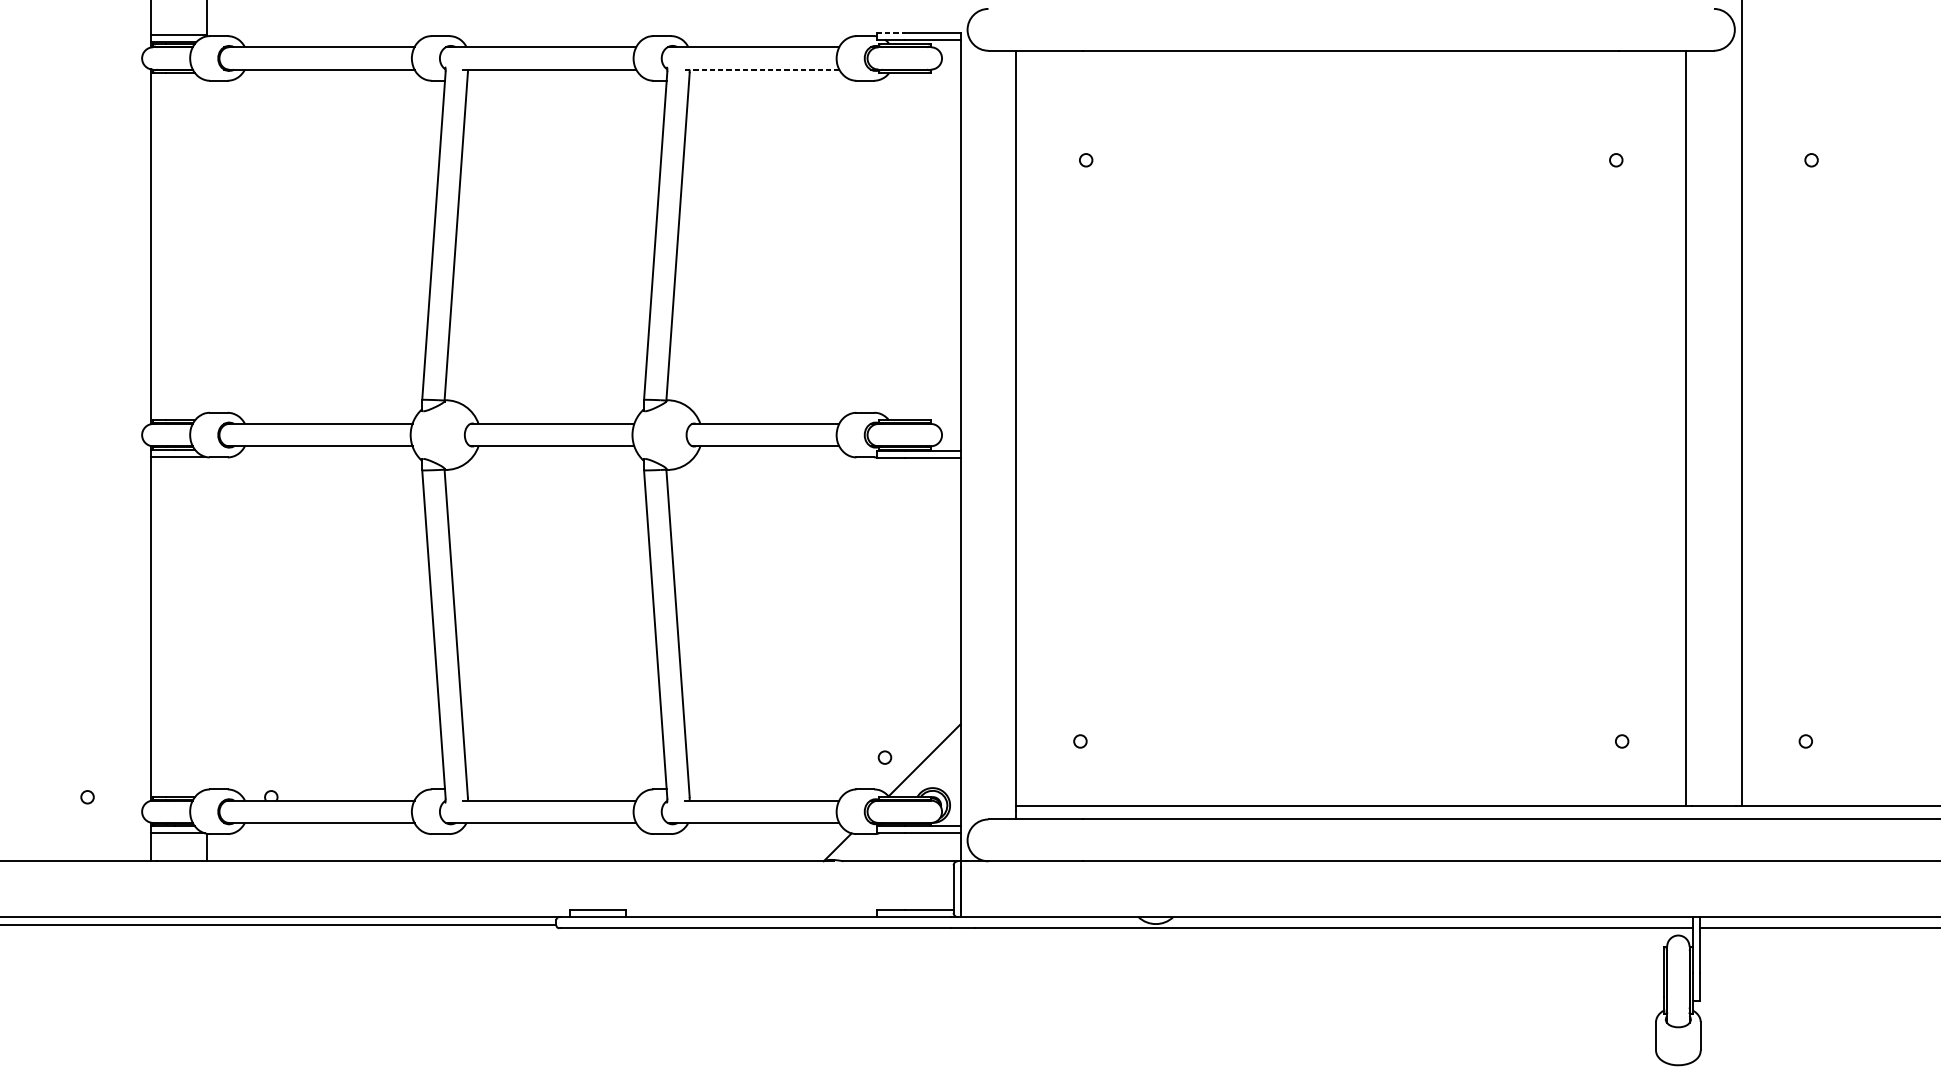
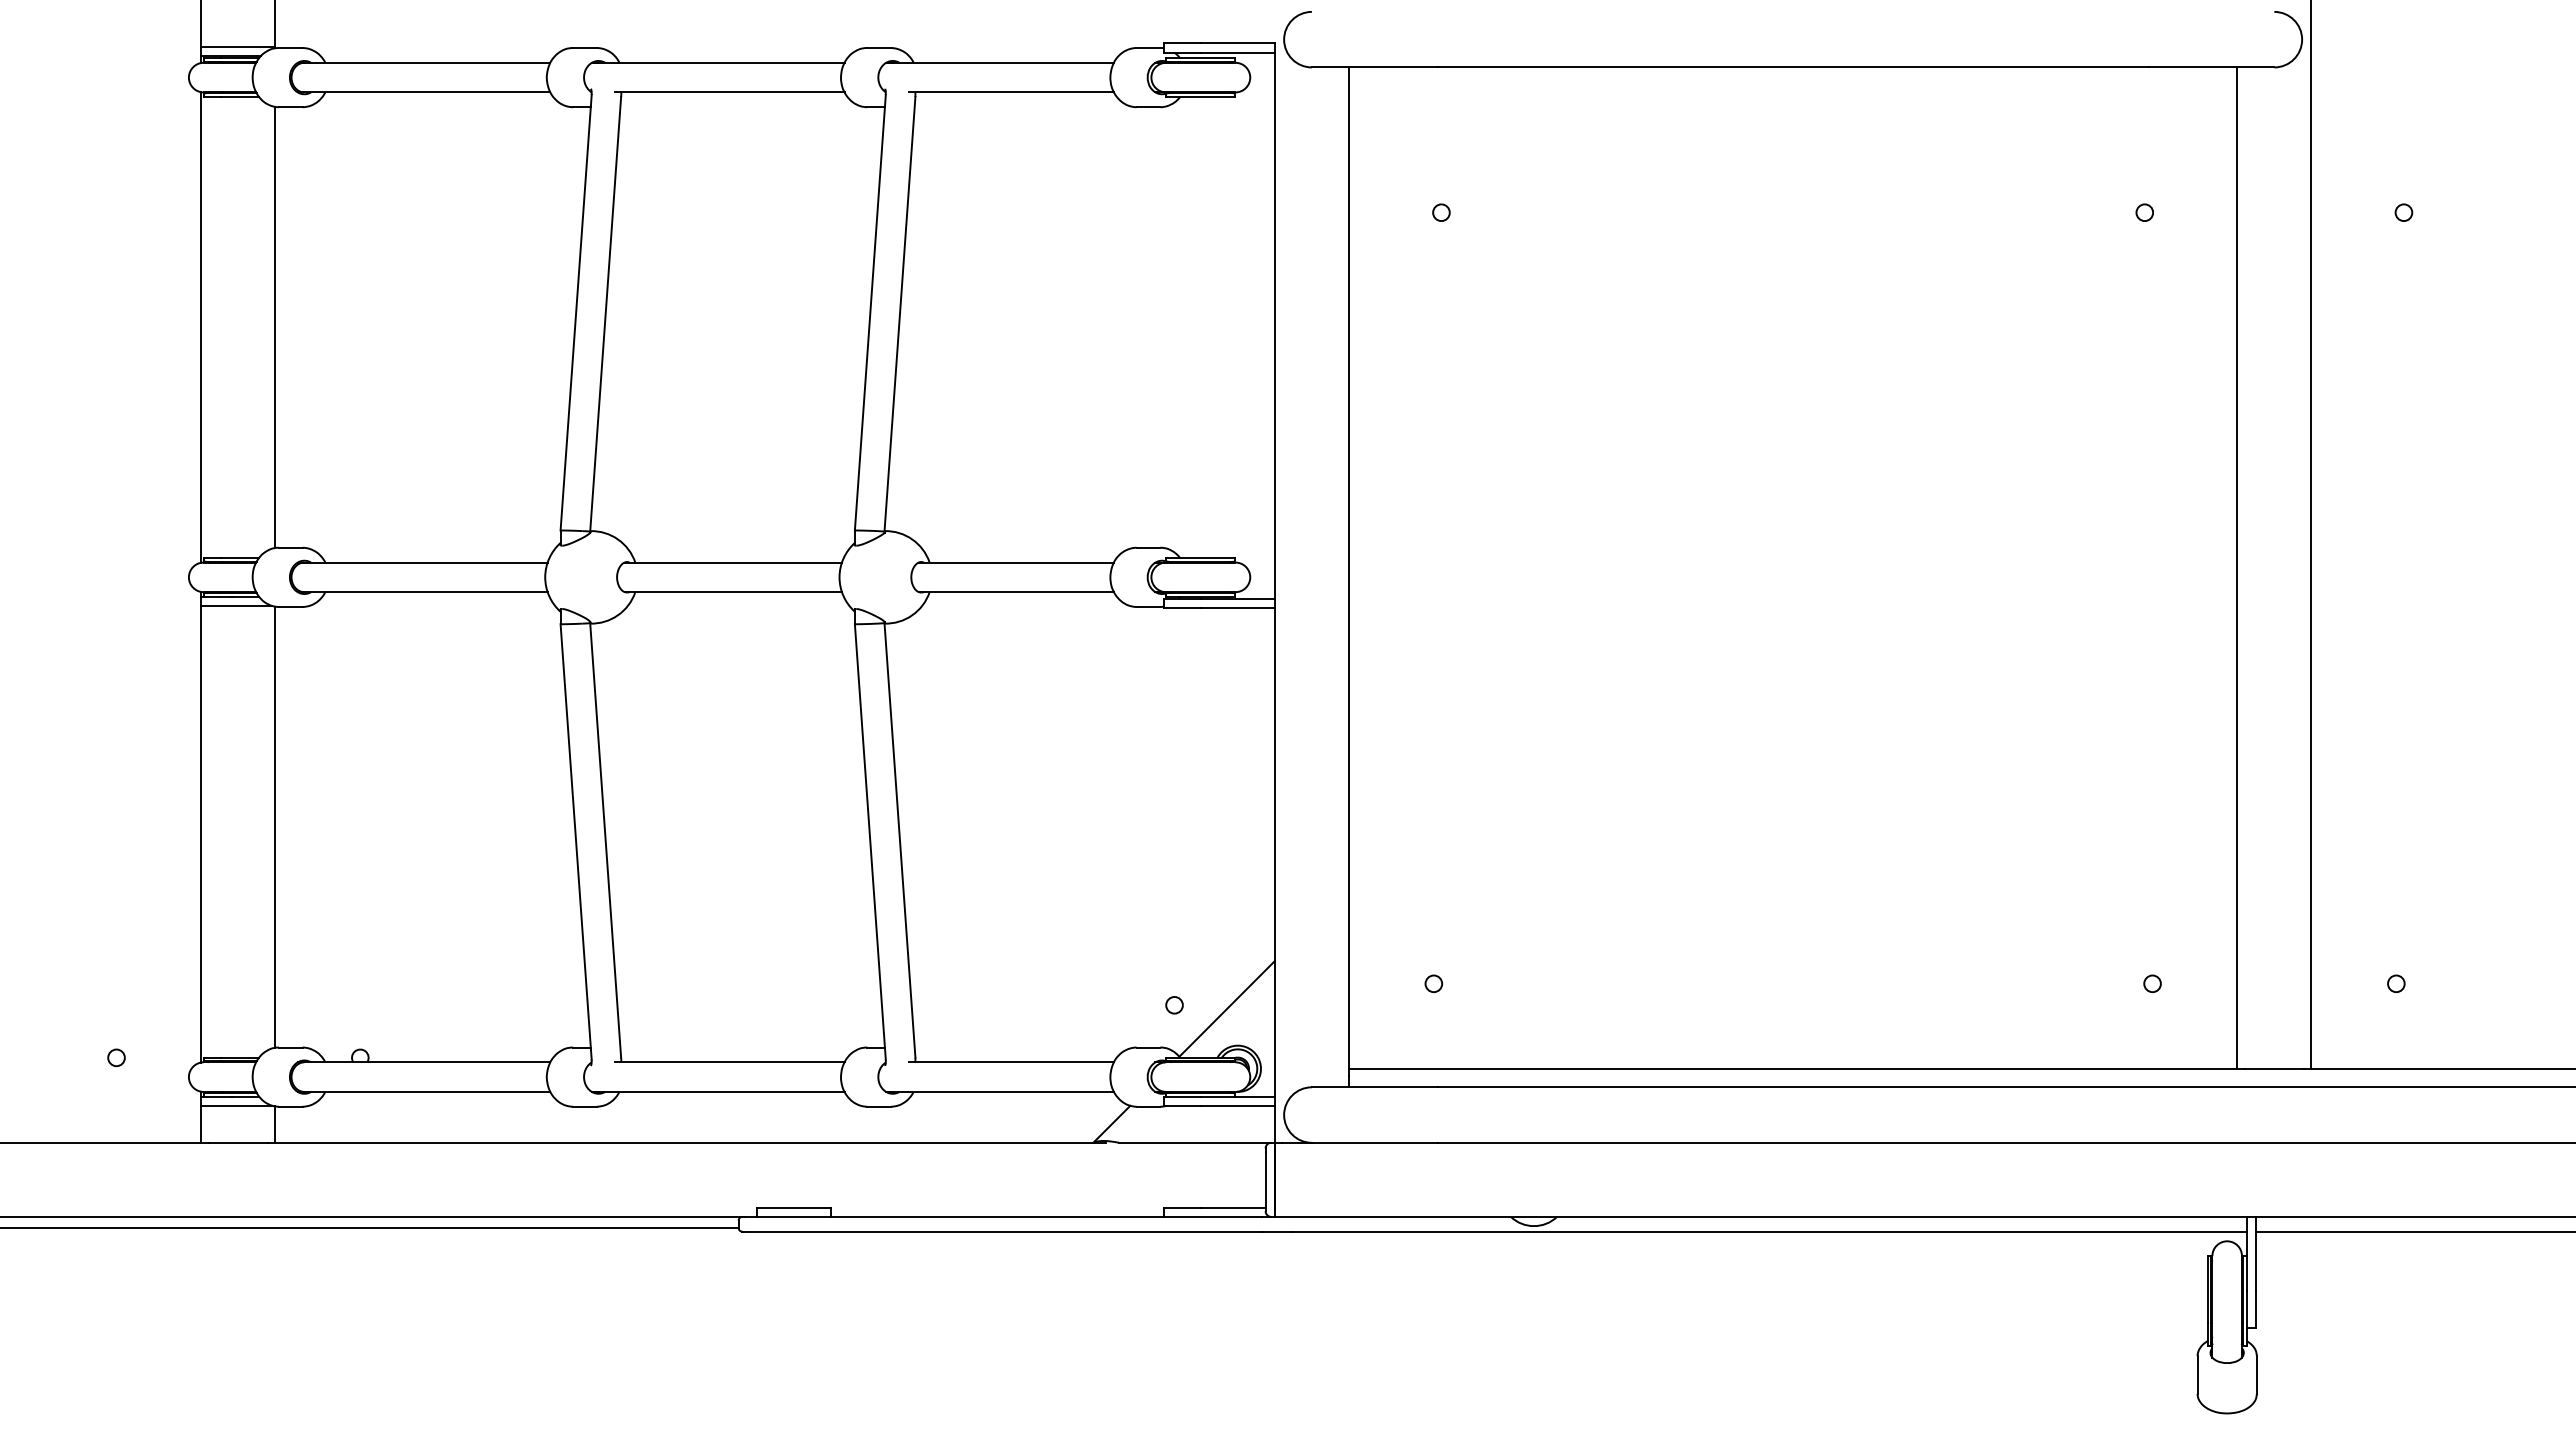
line: (890, 32) -> (1182, 43), dashed -> solid
line: (762, 69) -> (1011, 92), dashed -> solid
line: (207, 246) -> (275, 326), added
line: (207, 622) -> (275, 826), added

